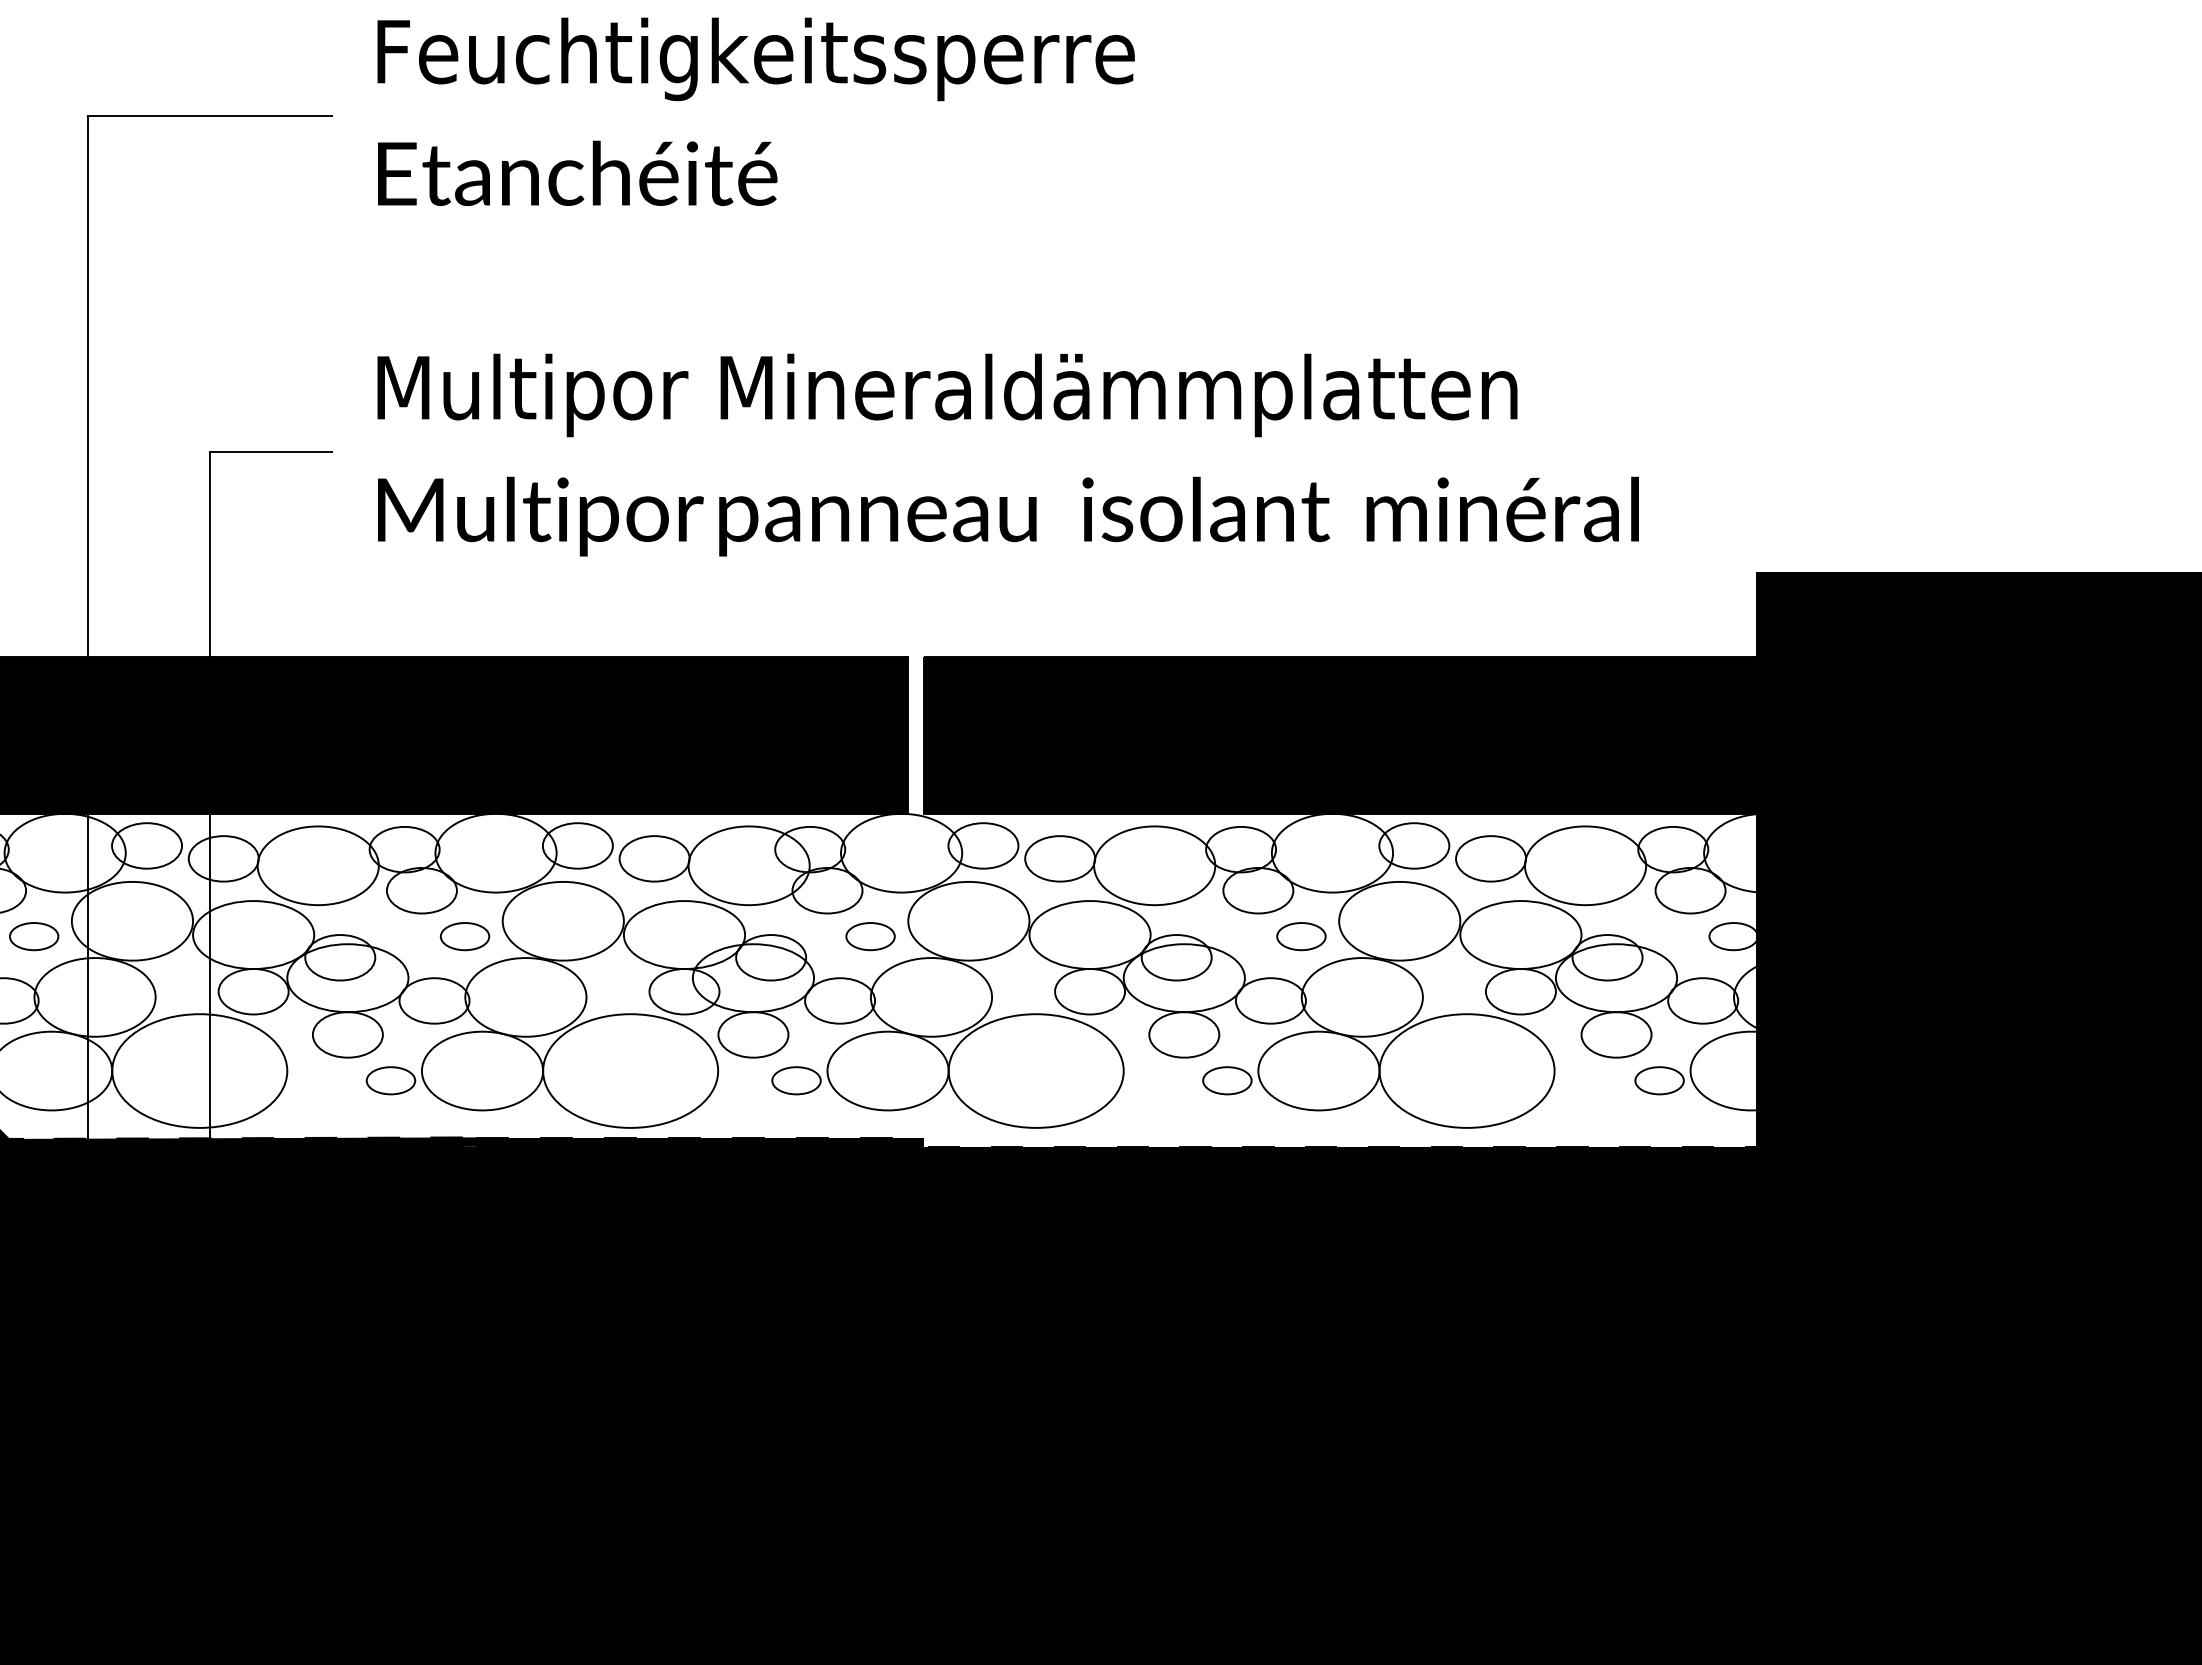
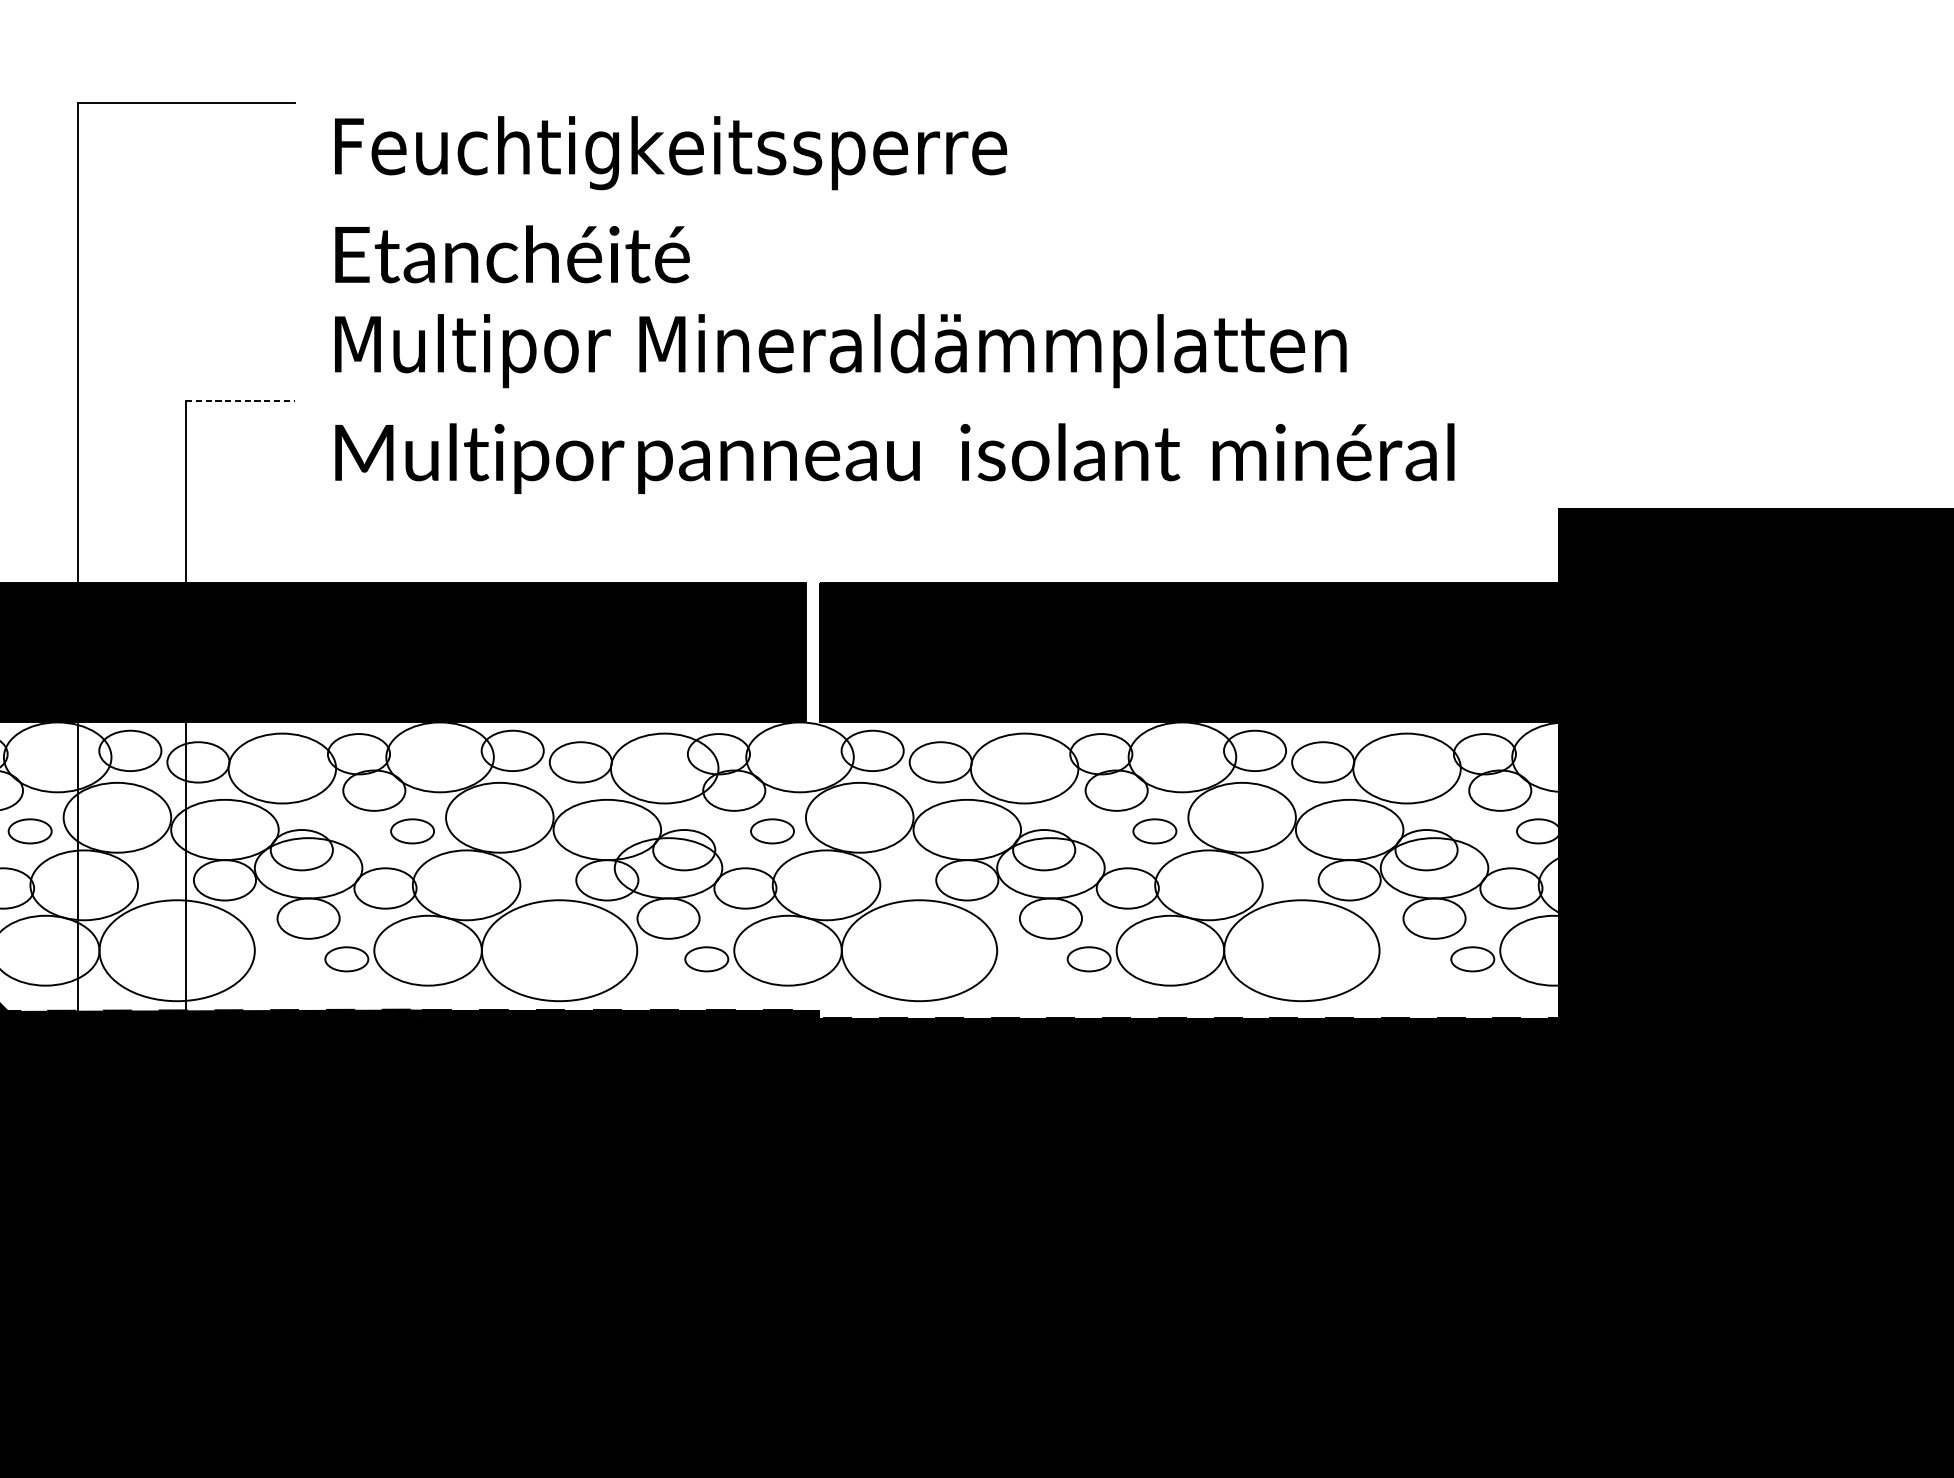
text: (755, 111) -> (670, 199), moved
line: (271, 452) -> (240, 401), solid -> dashed

